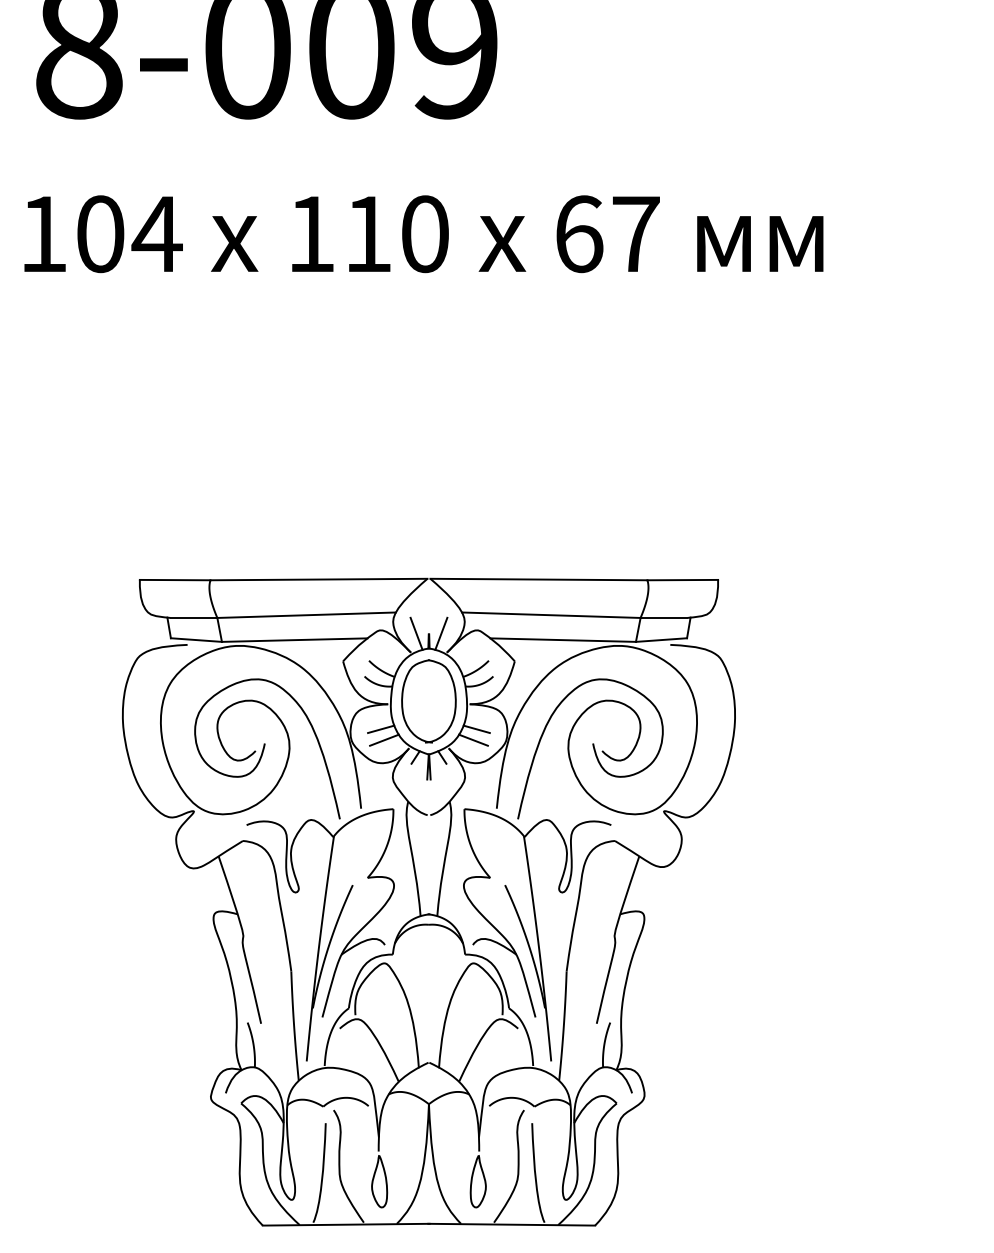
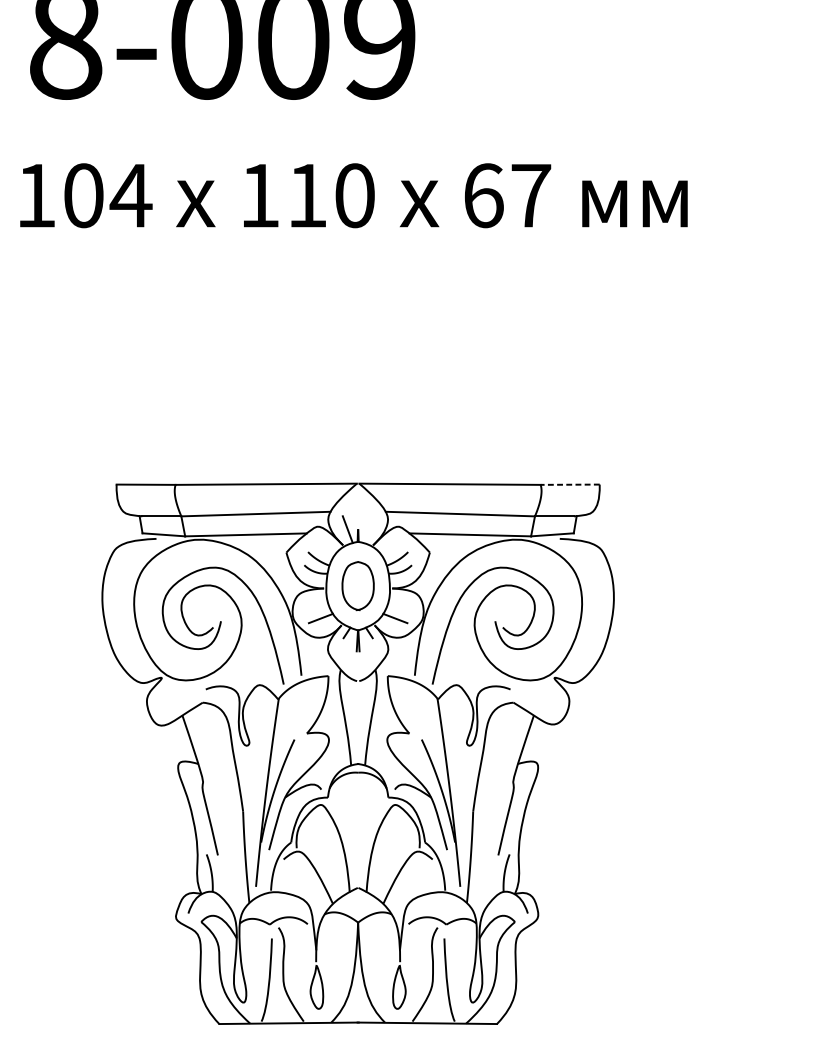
line: (682, 580) -> (569, 485), solid -> dashed
line: (441, 633) -> (368, 529), removed
part: (428, 701) -> (357, 586), size x0.7
line: (381, 729) -> (318, 609), removed
line: (476, 729) -> (397, 609), removed

